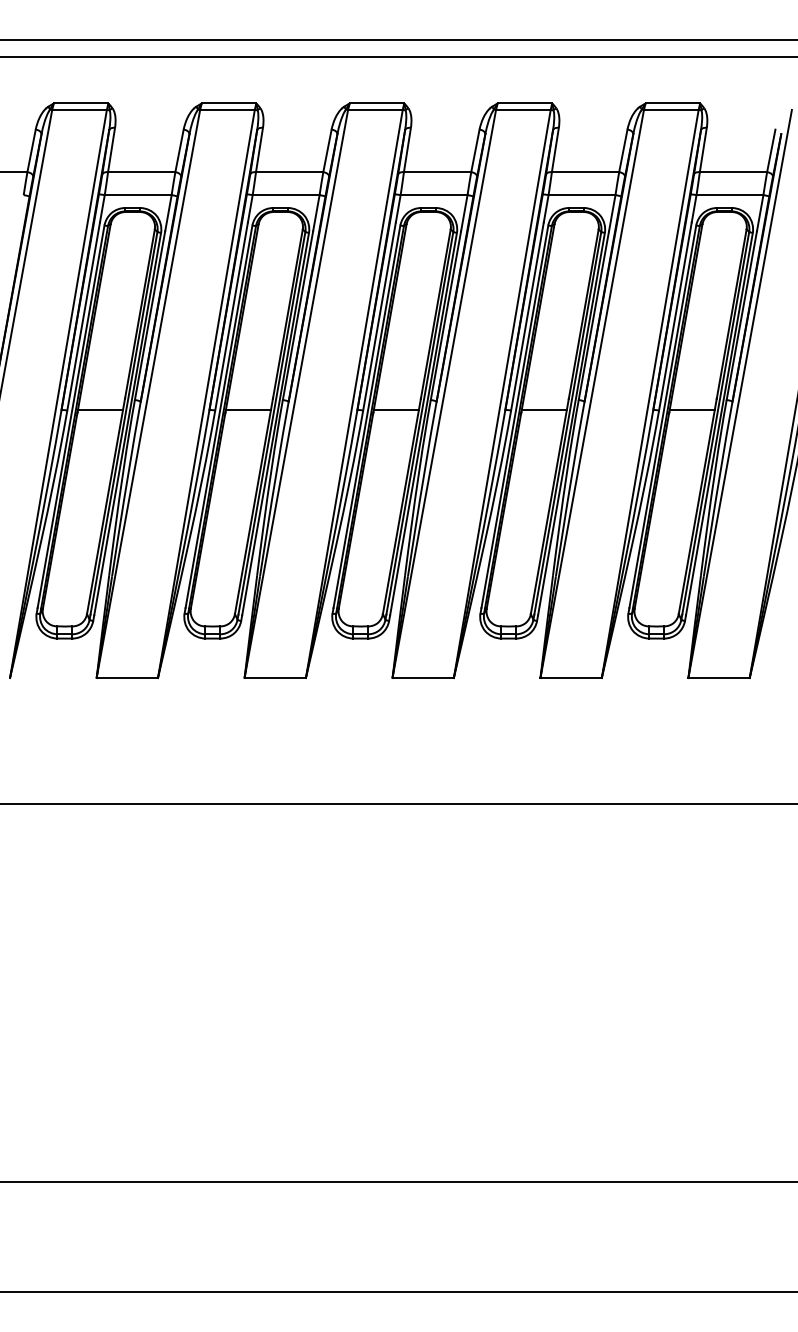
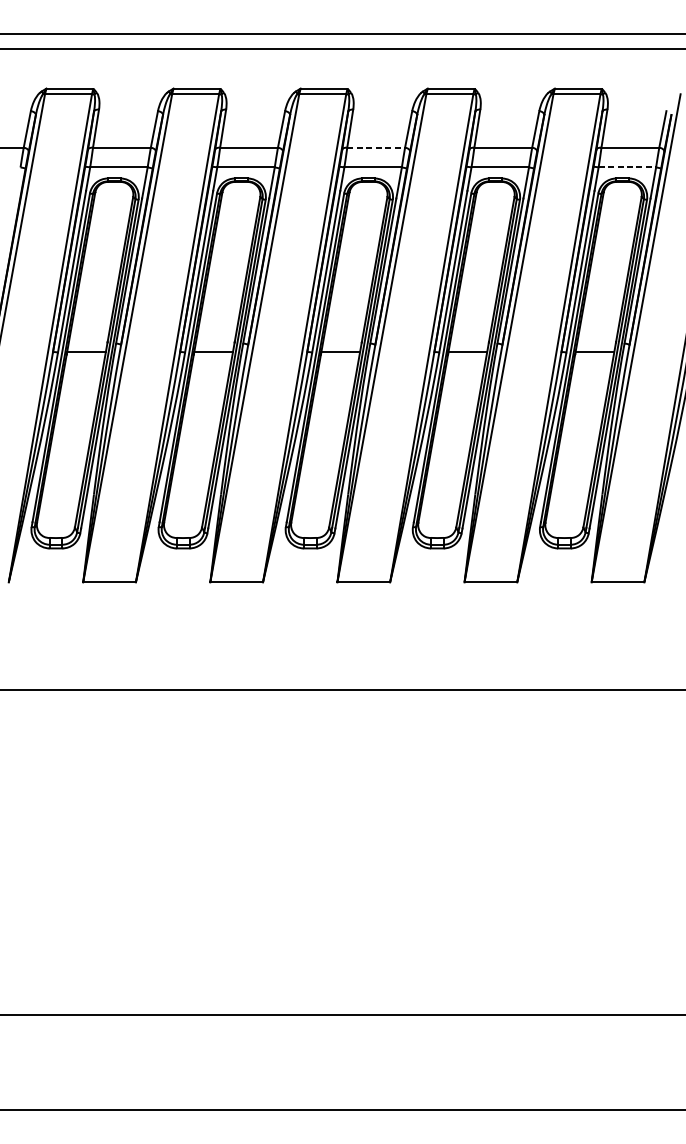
line: (437, 172) -> (376, 147), solid -> dashed
line: (730, 195) -> (627, 167), solid -> dashed

